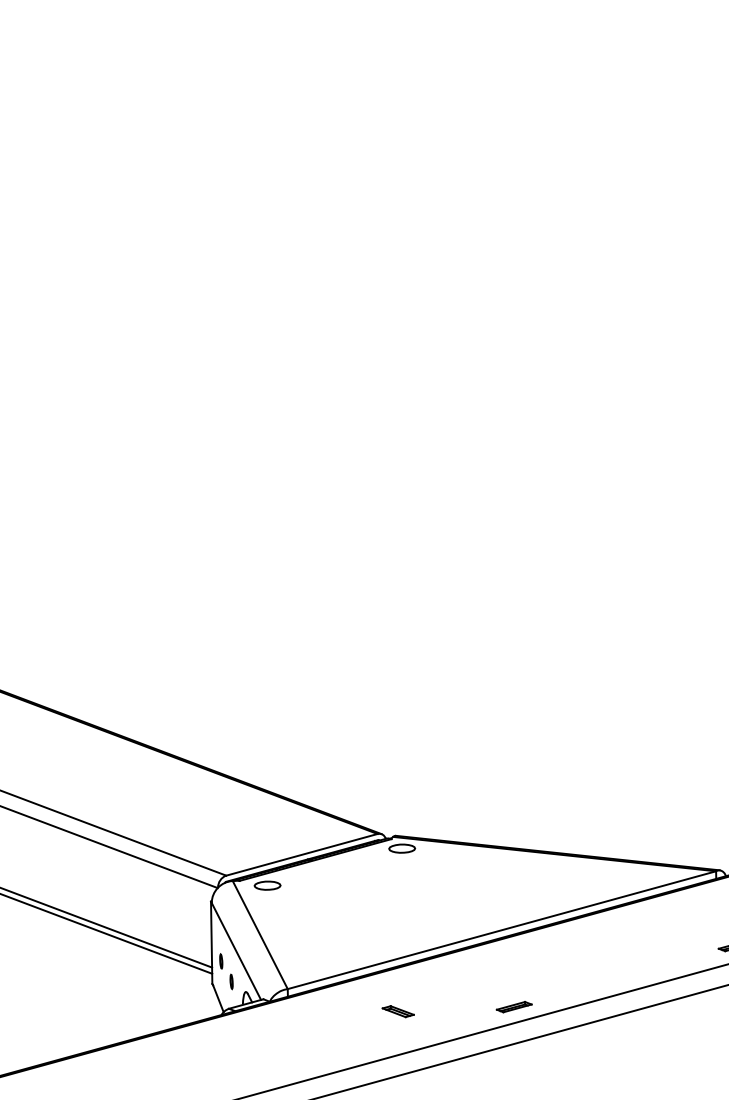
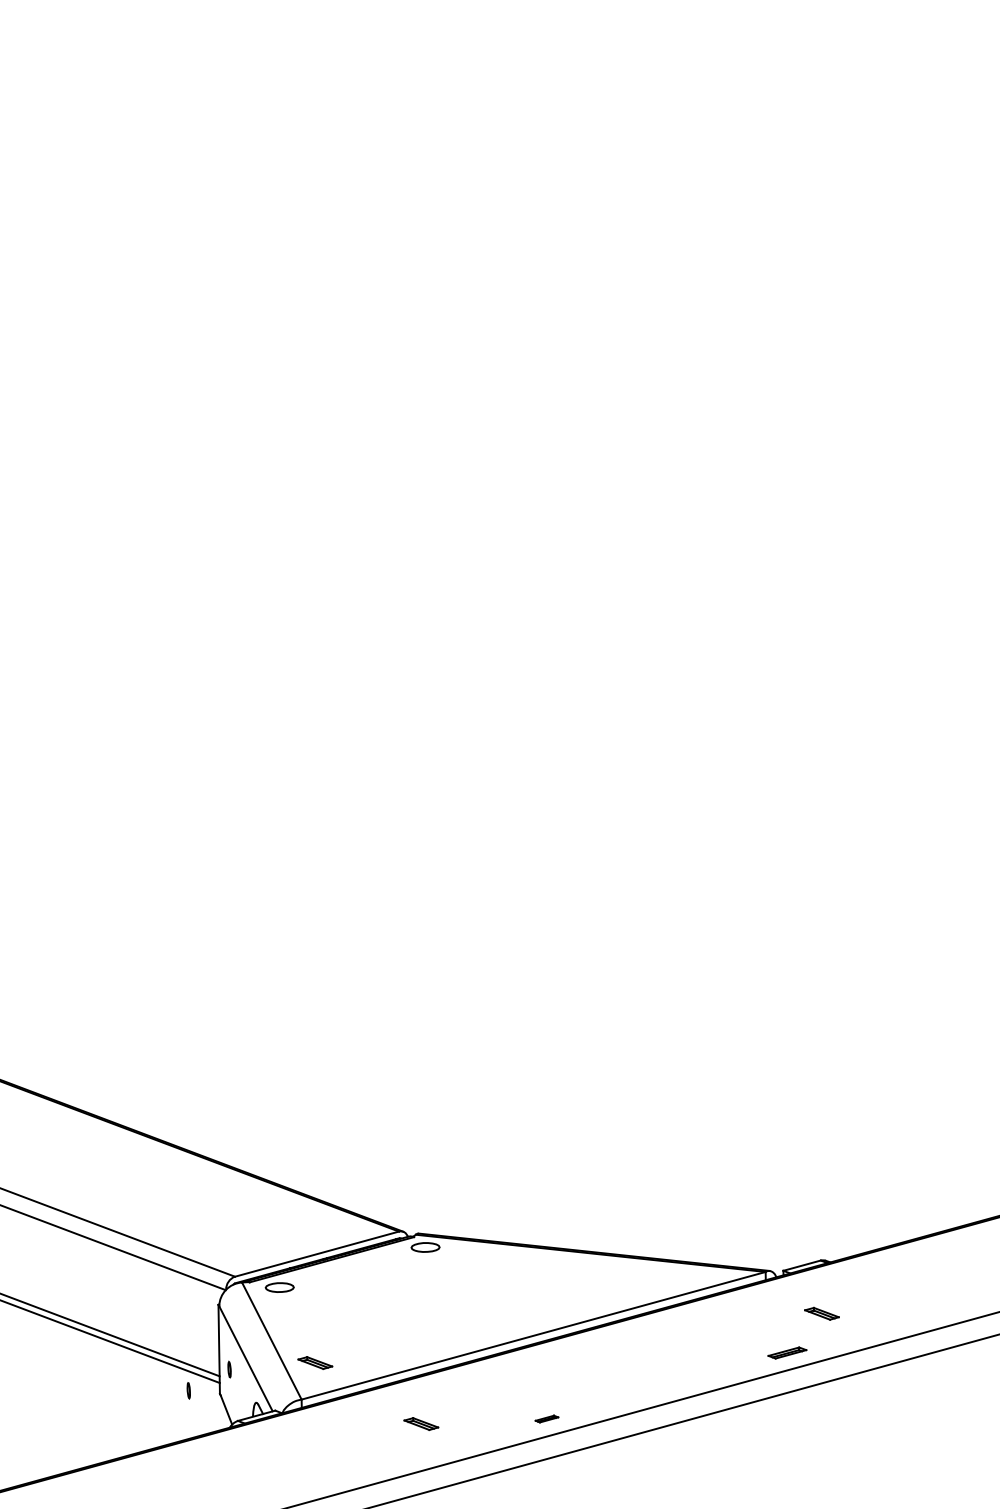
part: (300, 954) -> (315, 1362), added
part: (231, 981) -> (188, 1390), moved
part: (513, 1006) -> (546, 1418), size x0.6

